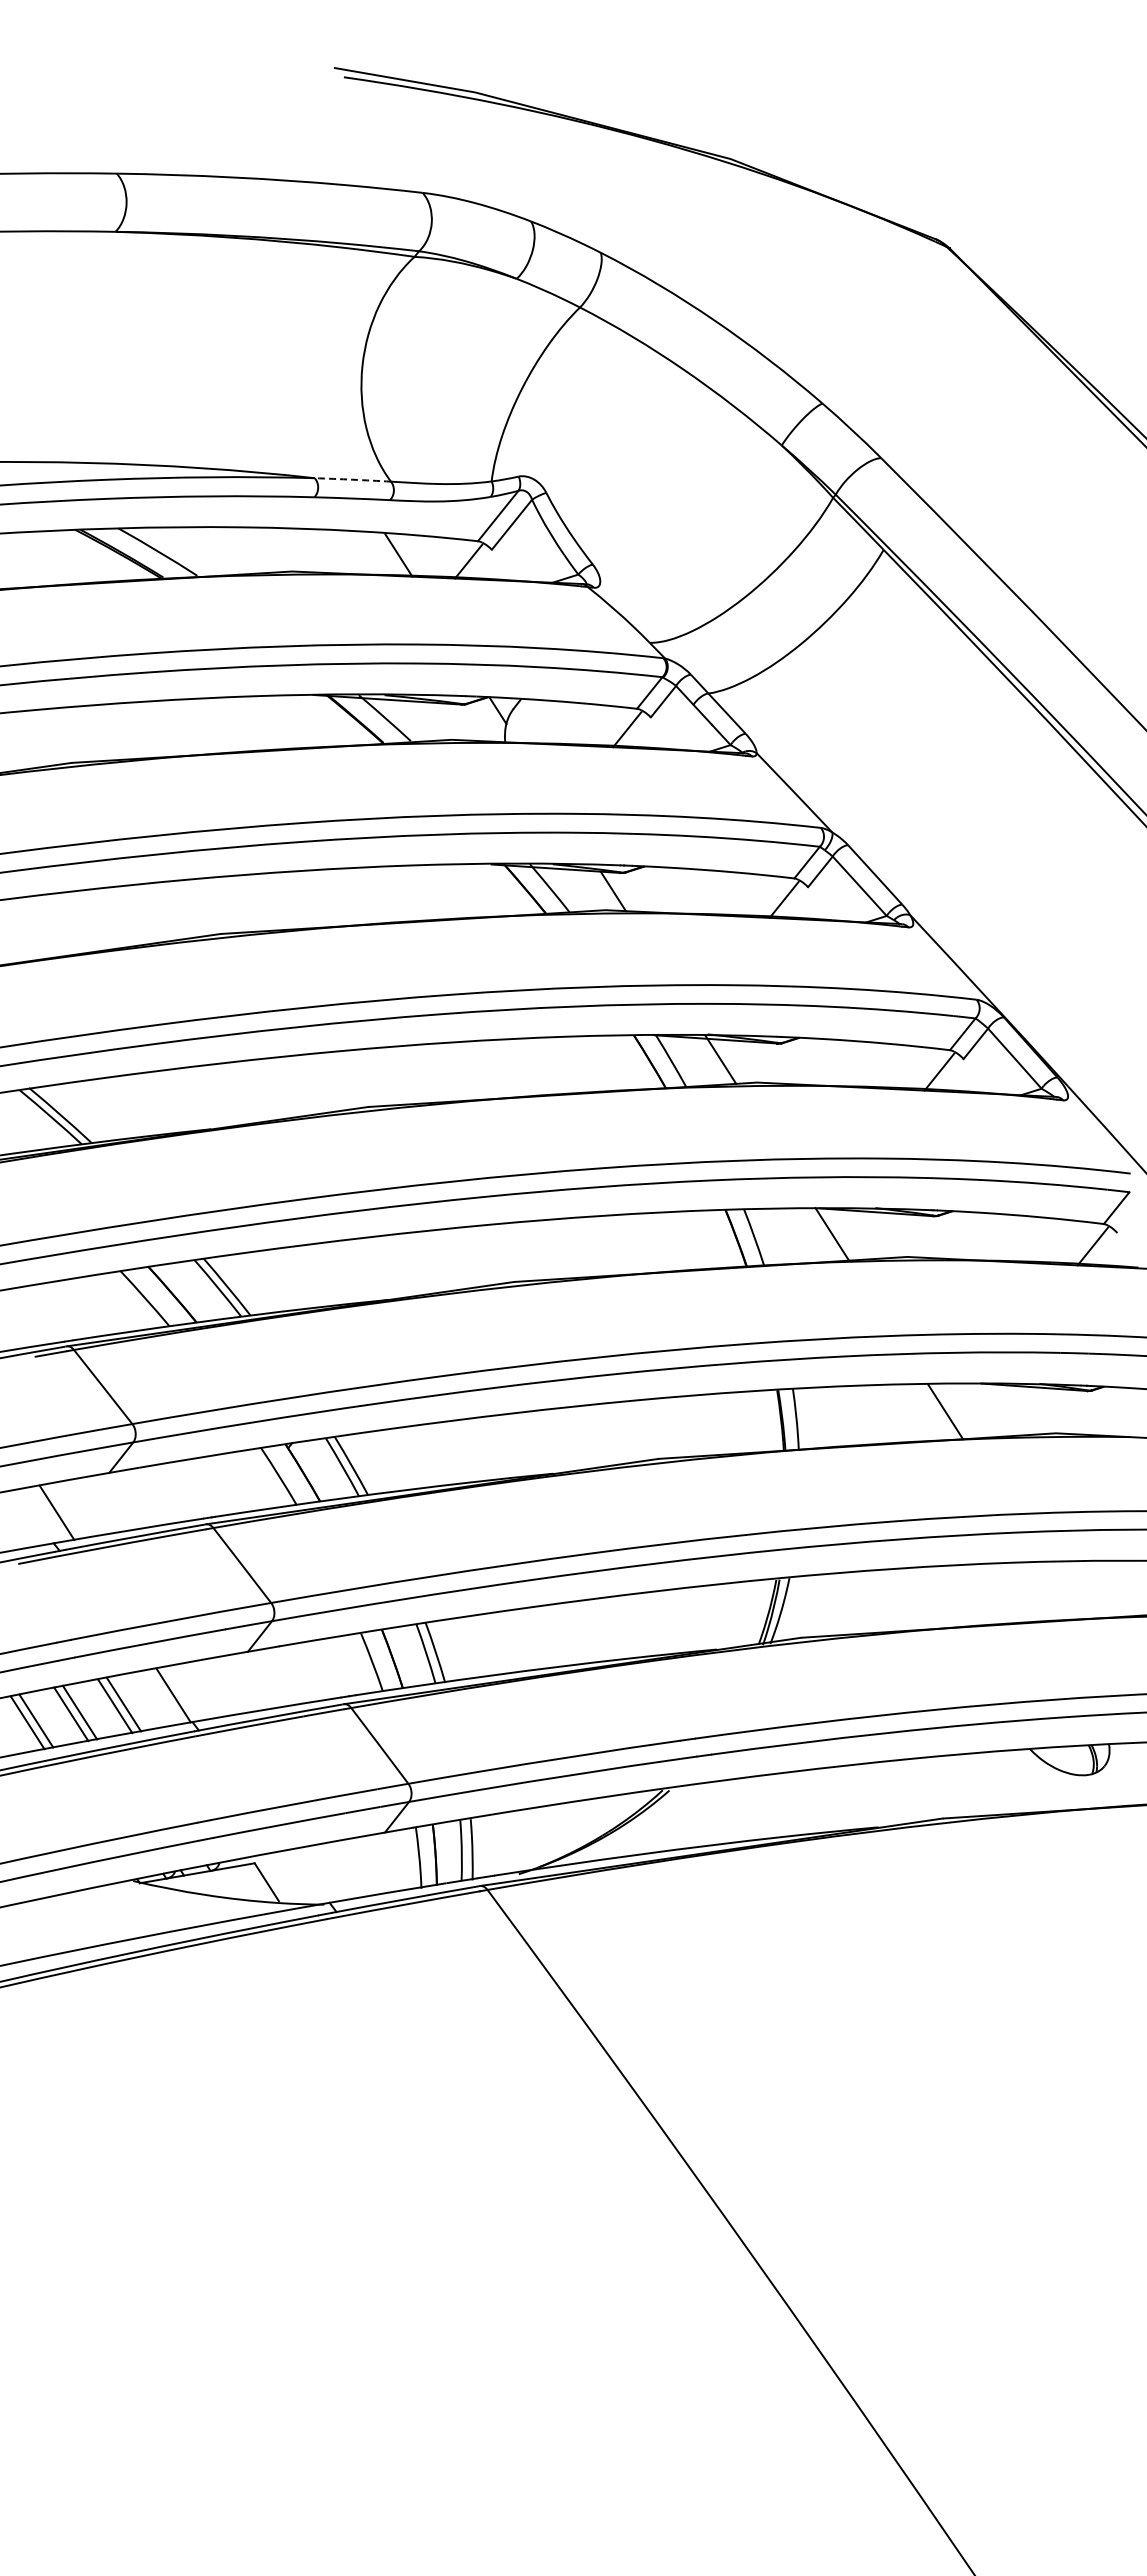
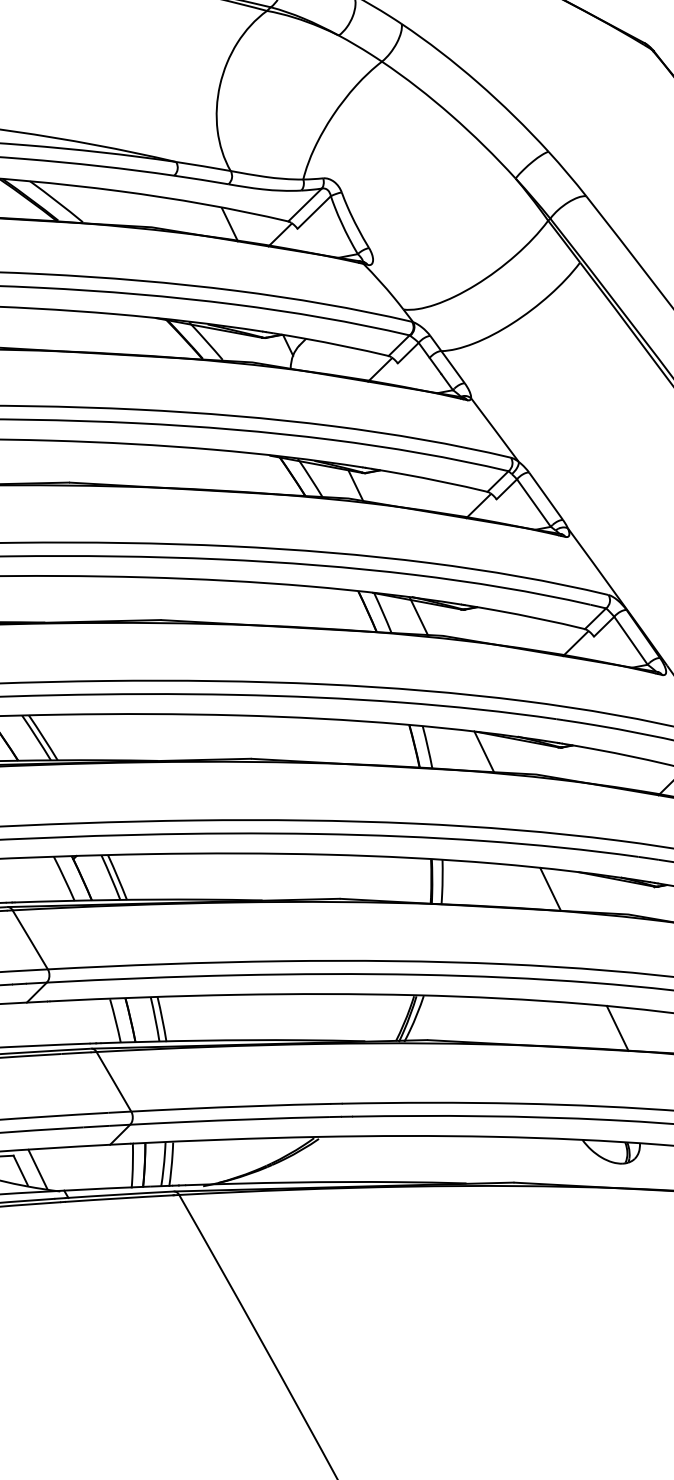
arc: (352, 479) -> (203, 166), dashed -> solid
line: (1059, 1590) -> (617, 1028), added
line: (289, 1877) -> (37, 1168), added

